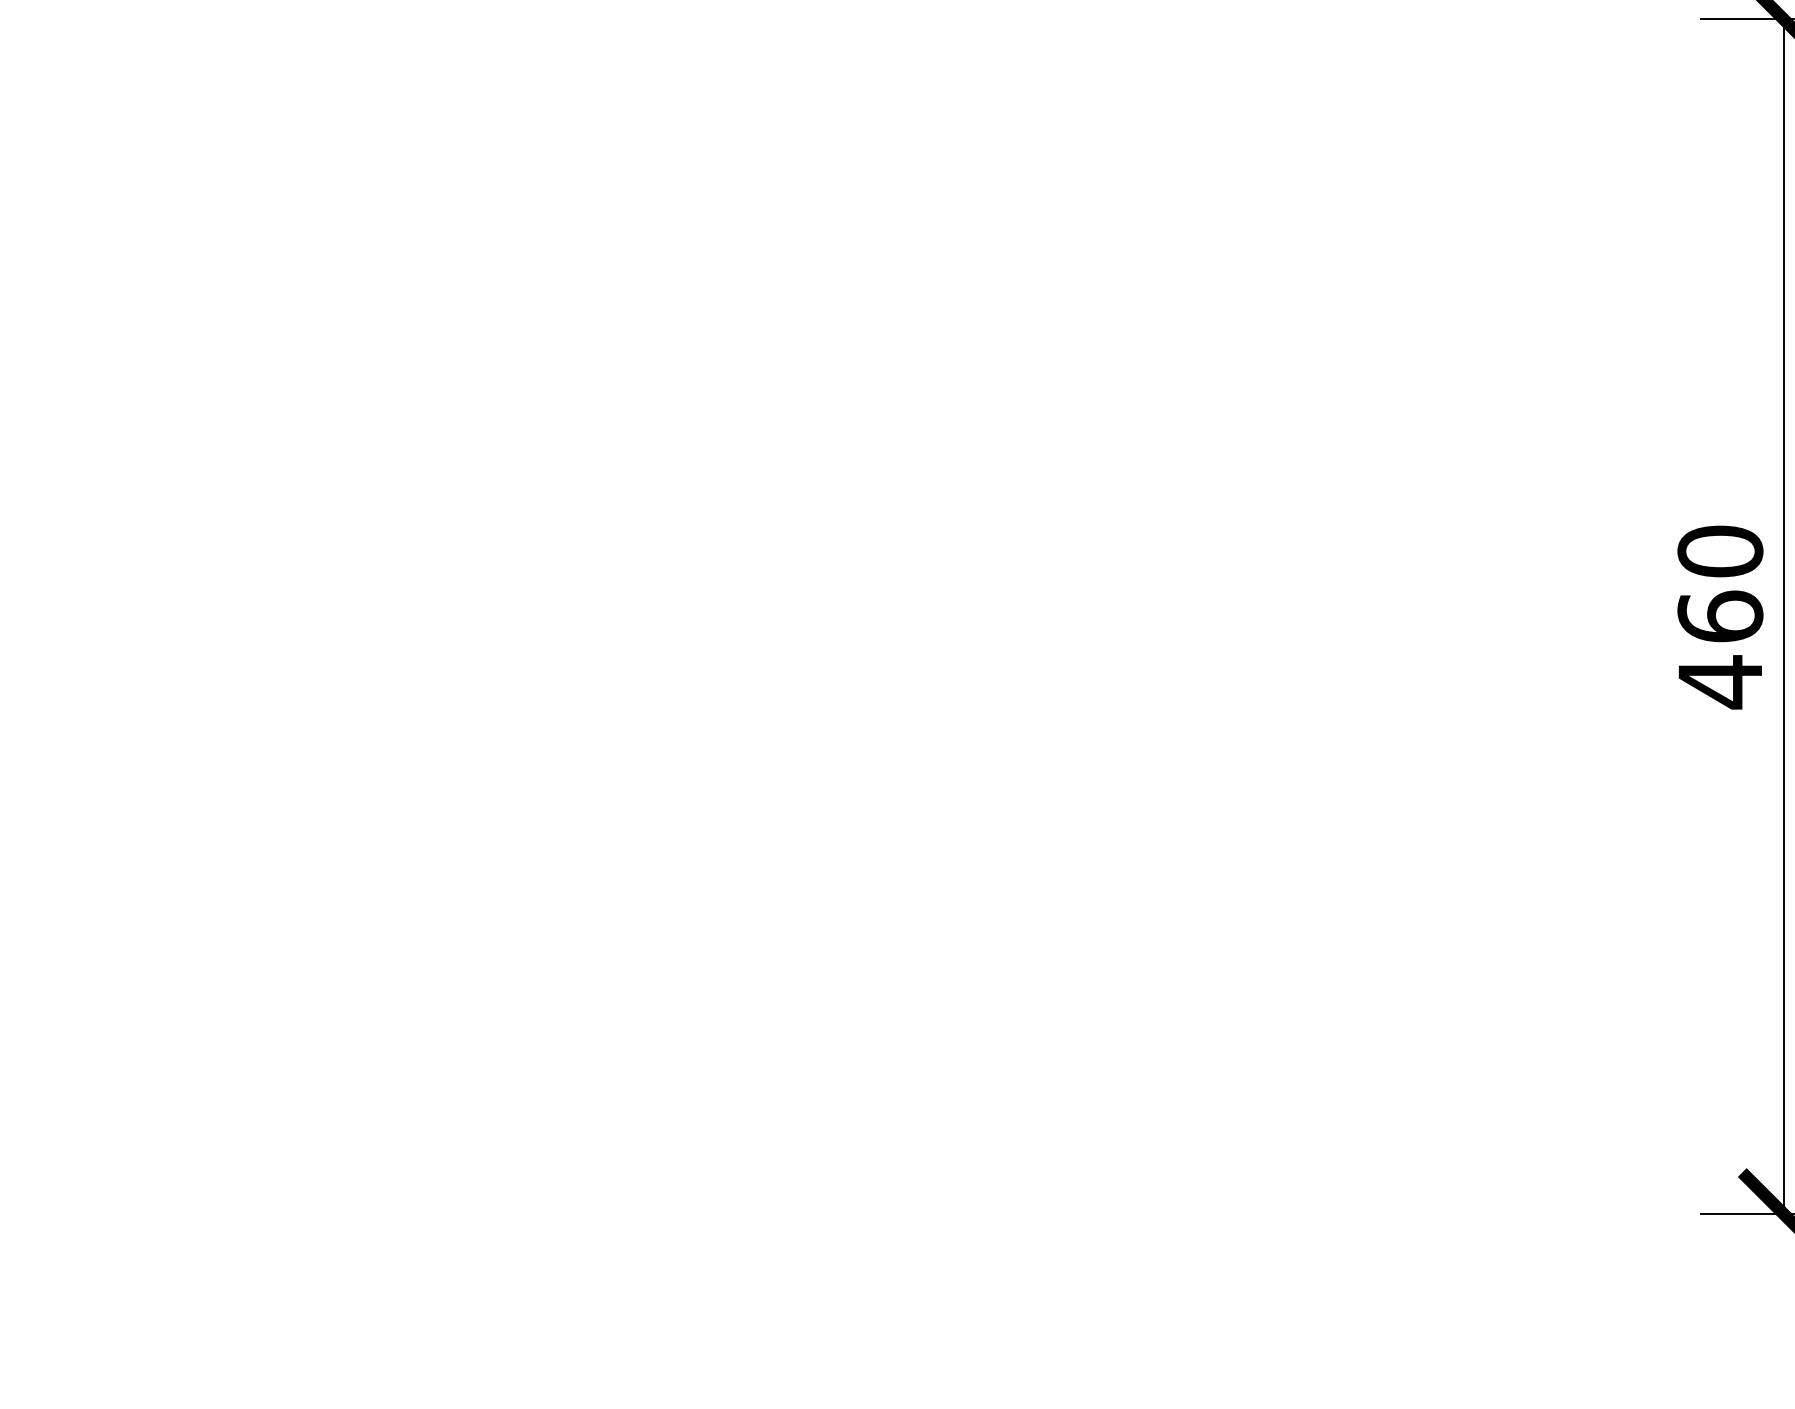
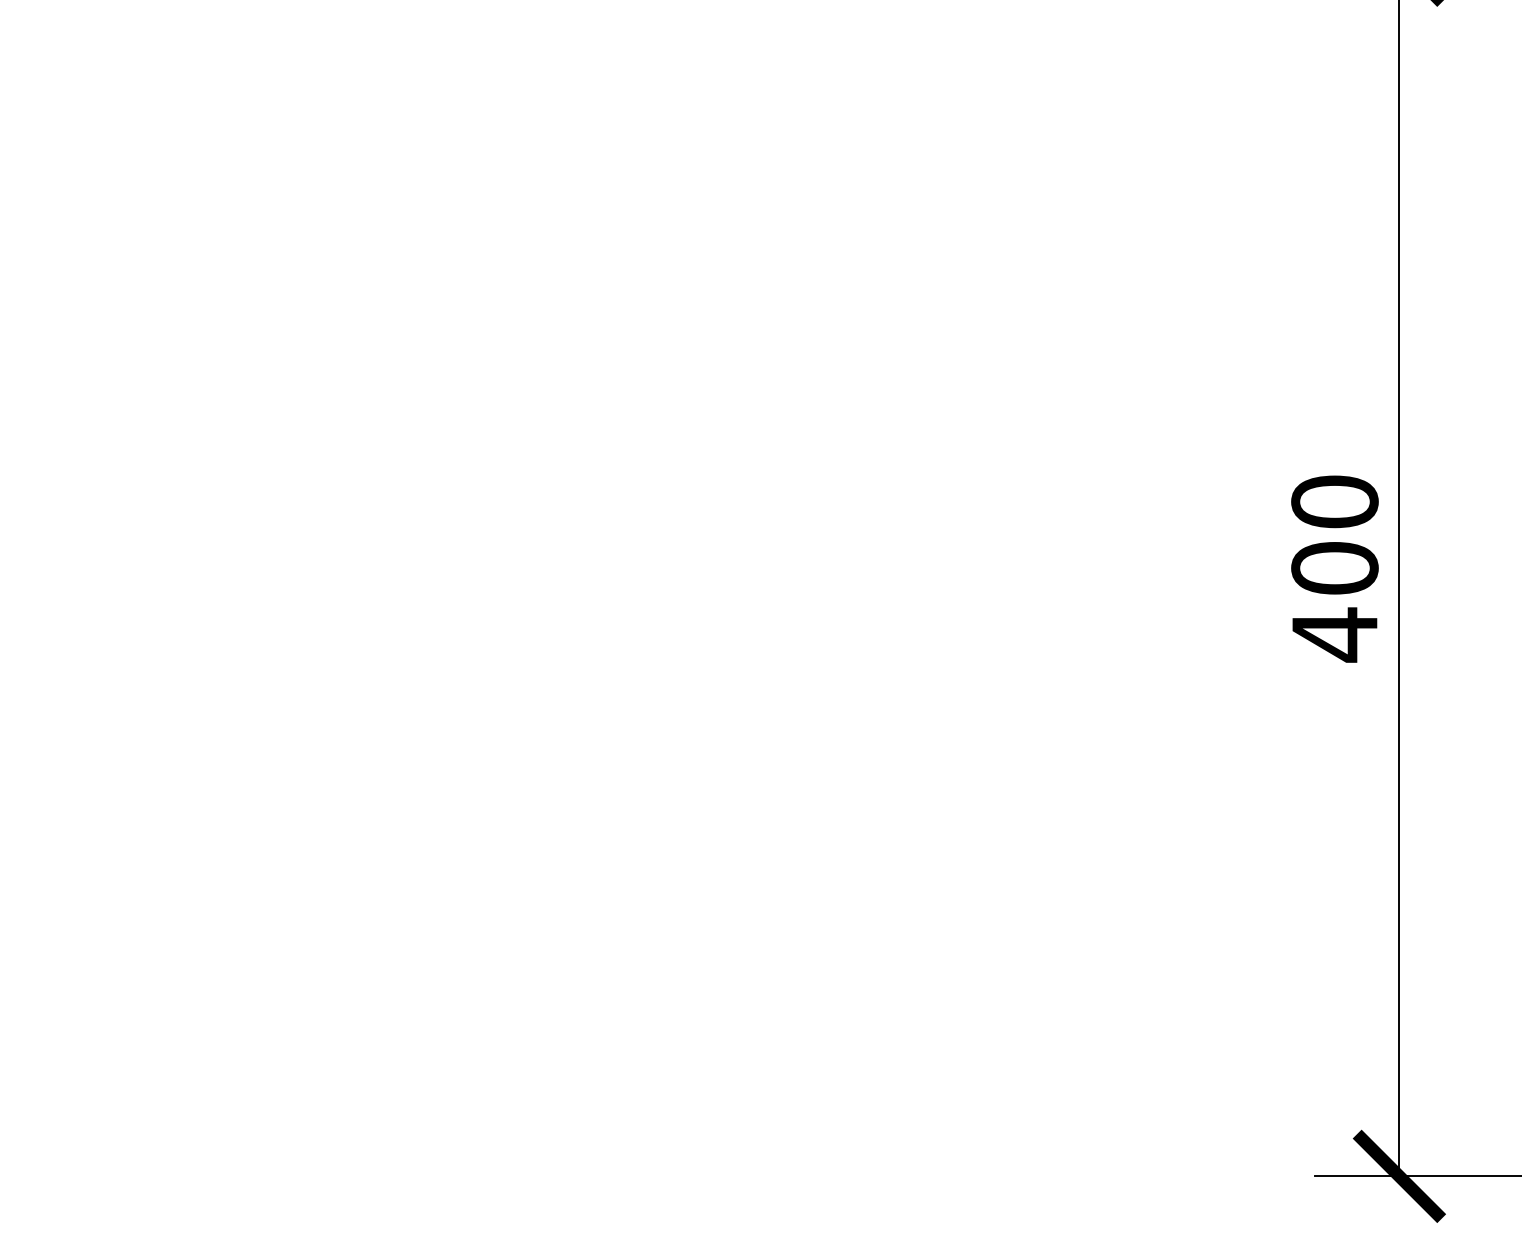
text: (1720, 616) -> (1334, 568), 460 -> 400

